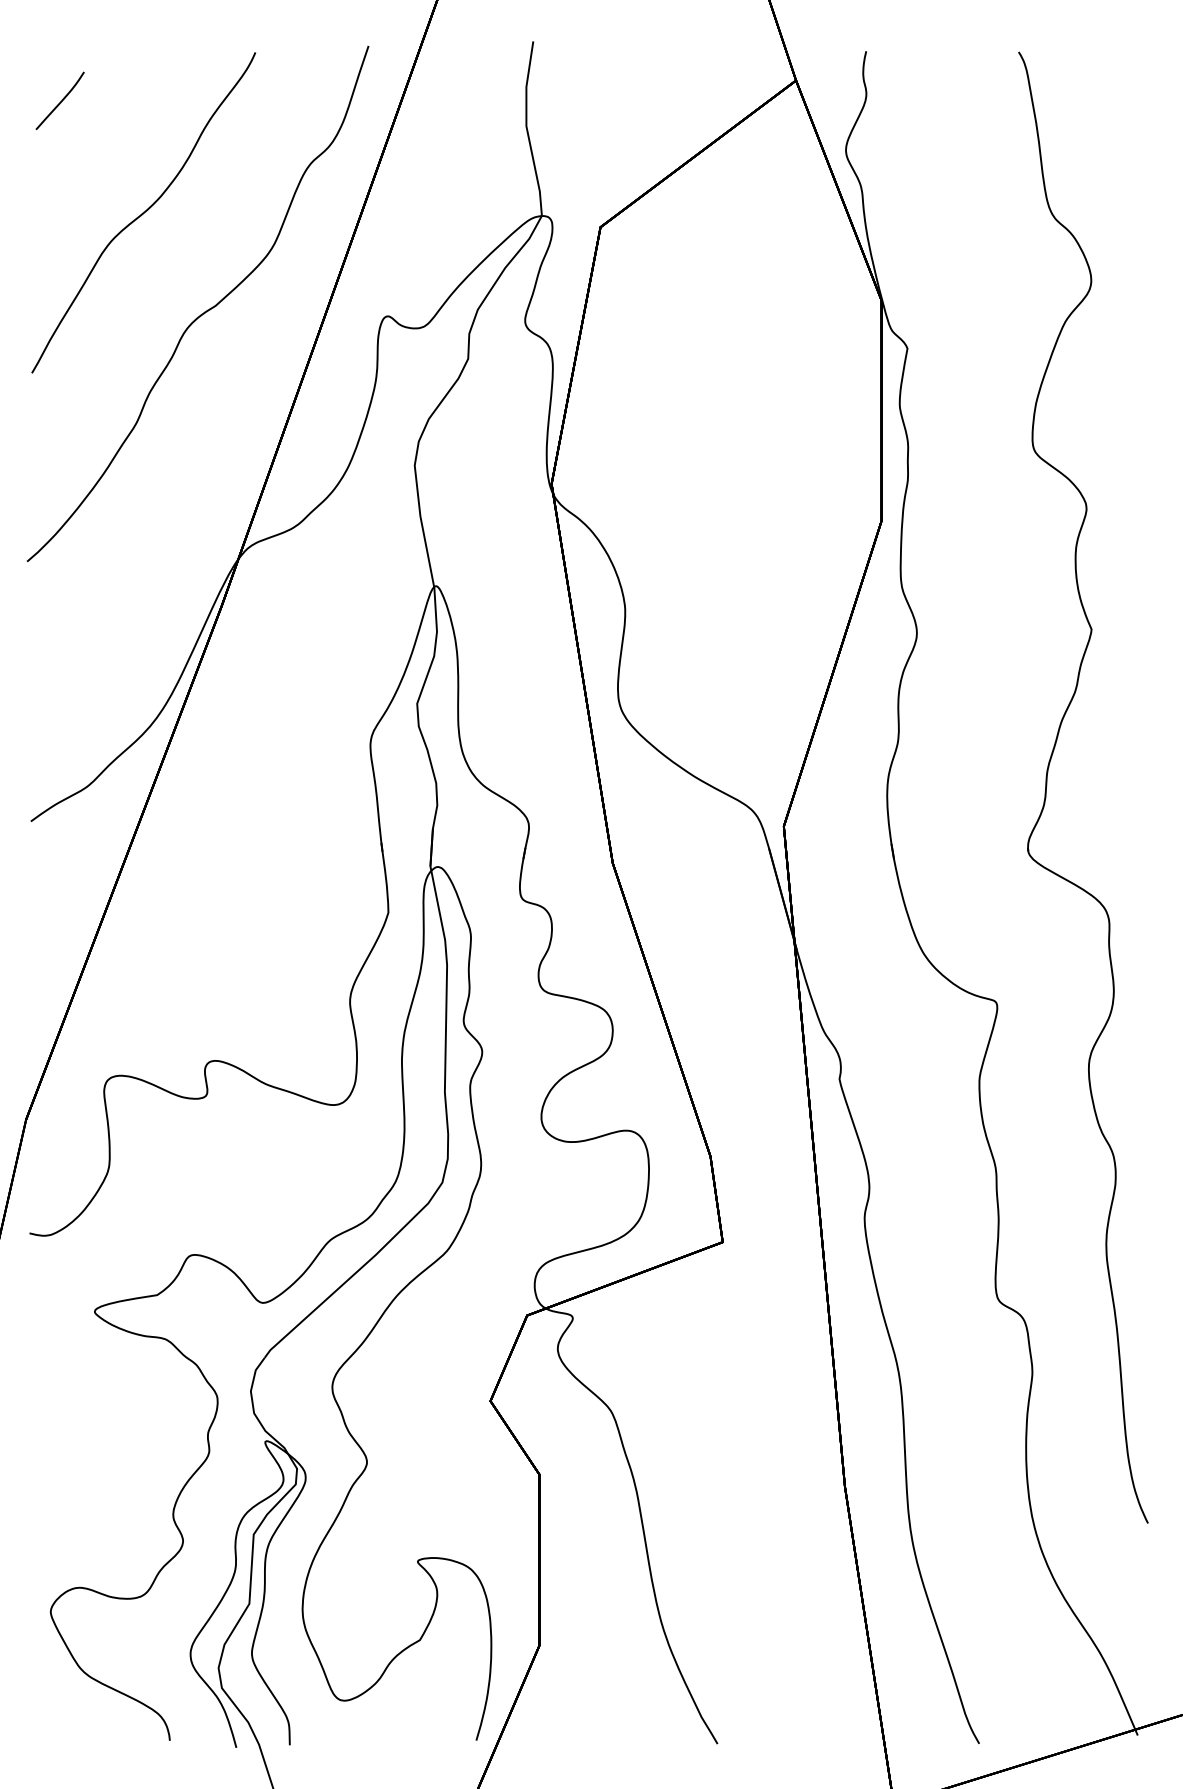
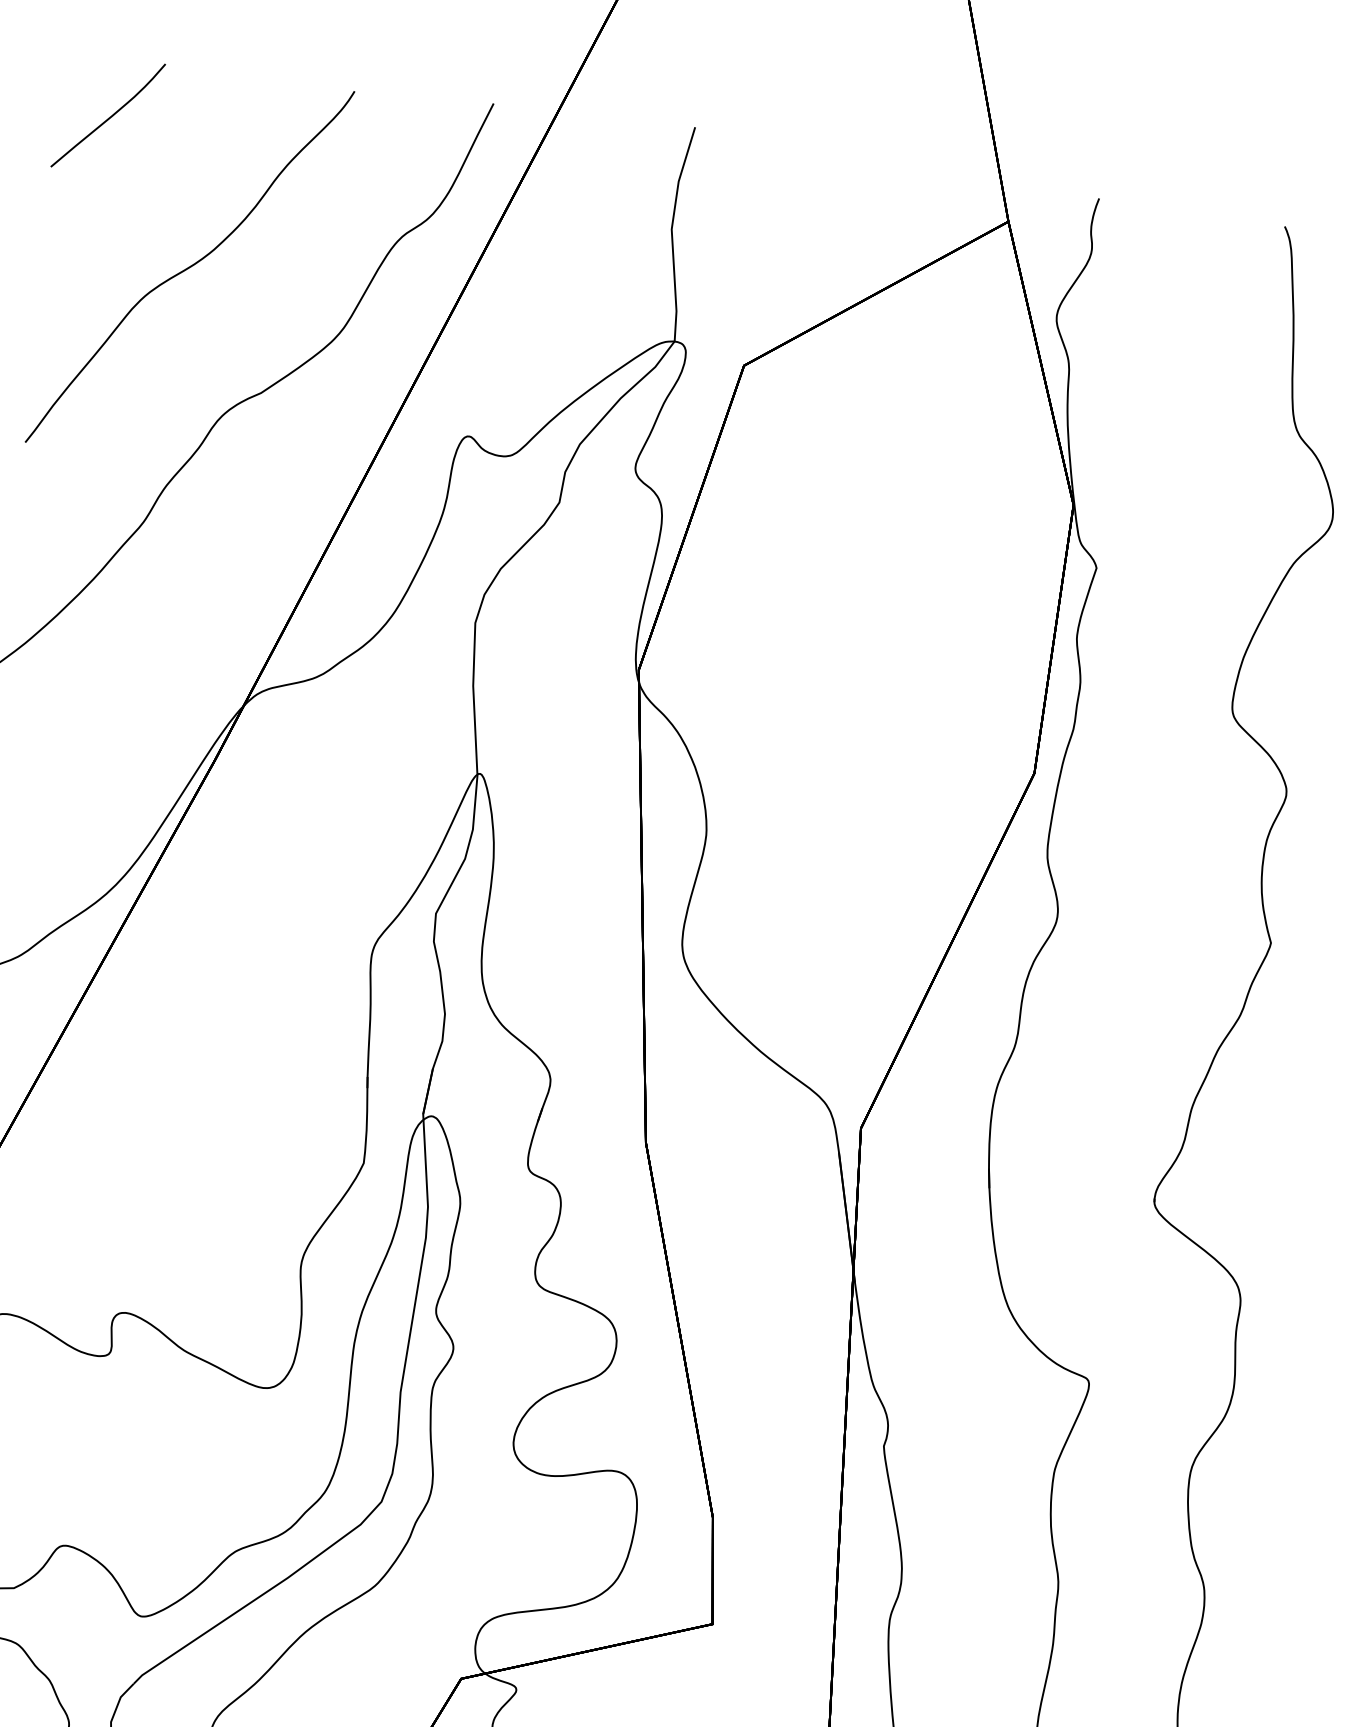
part: (59, 100) -> (107, 115), size x1.67

